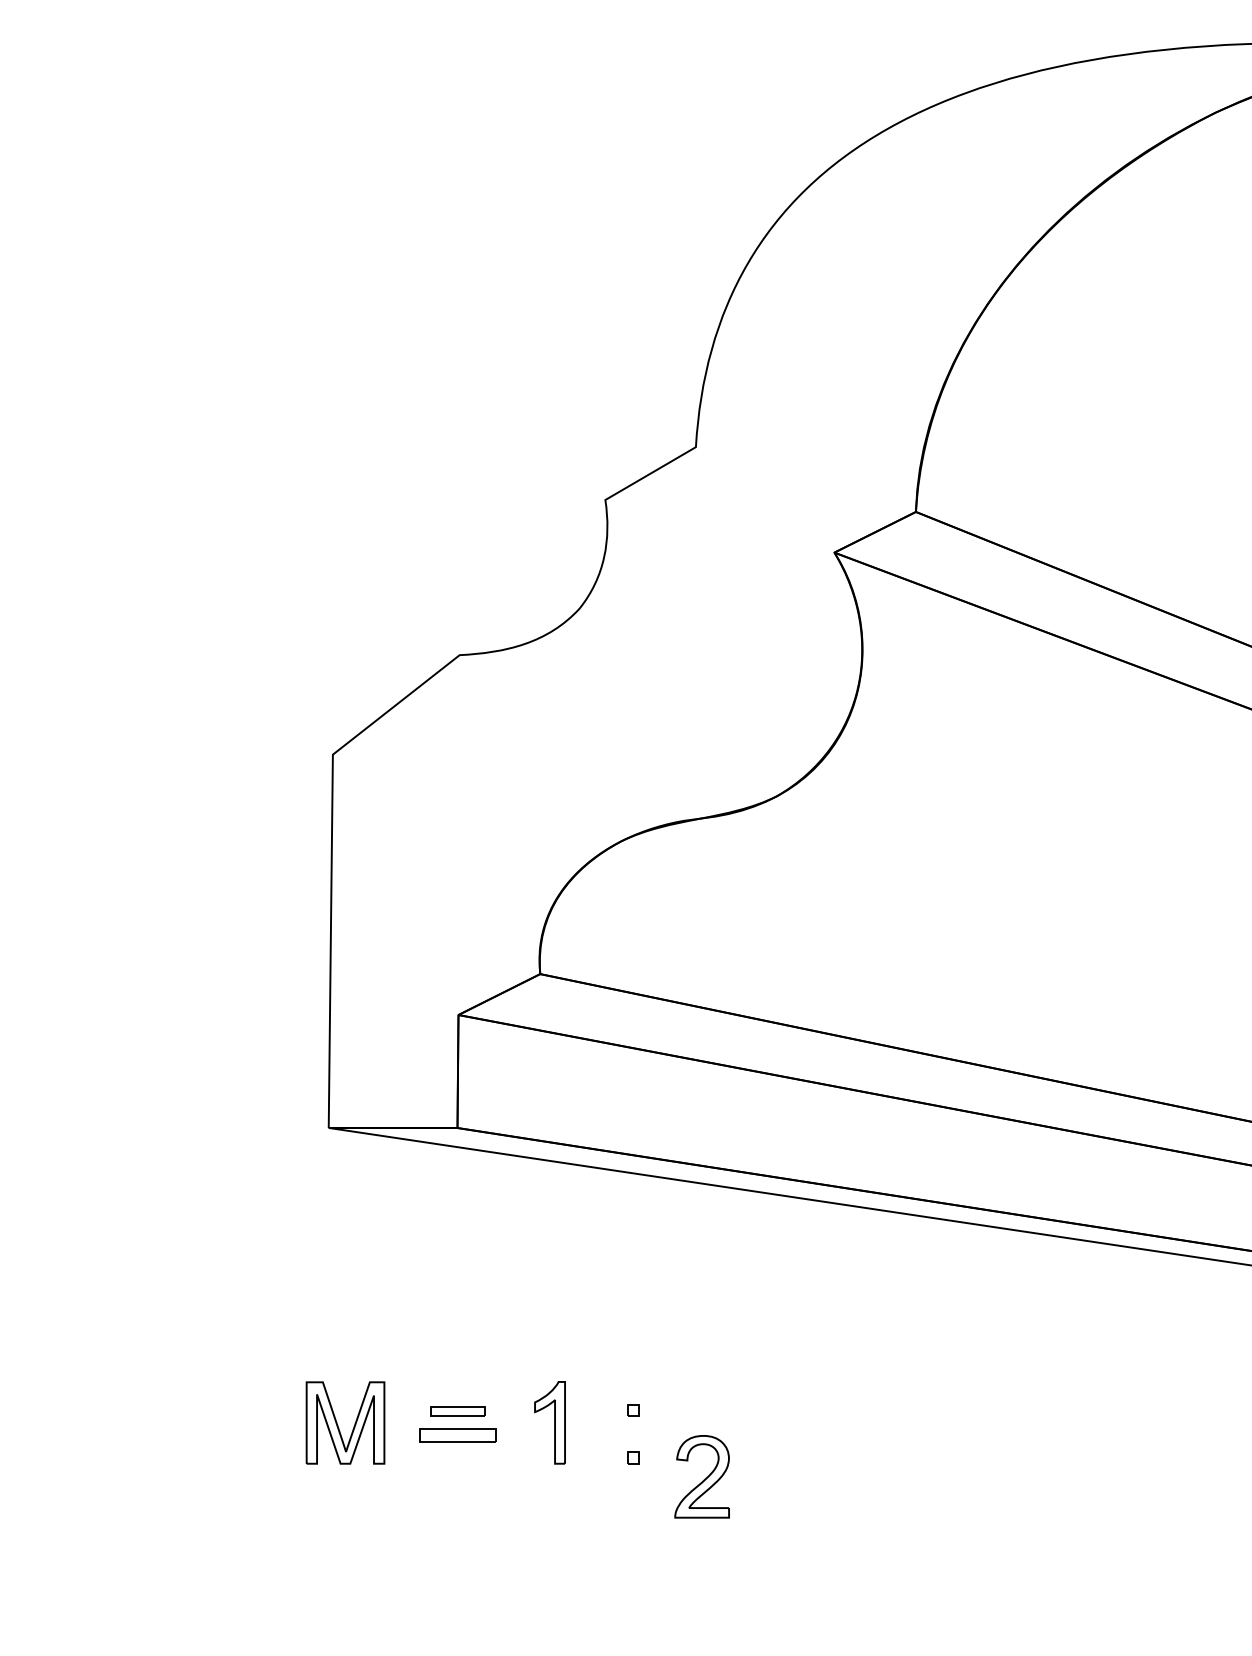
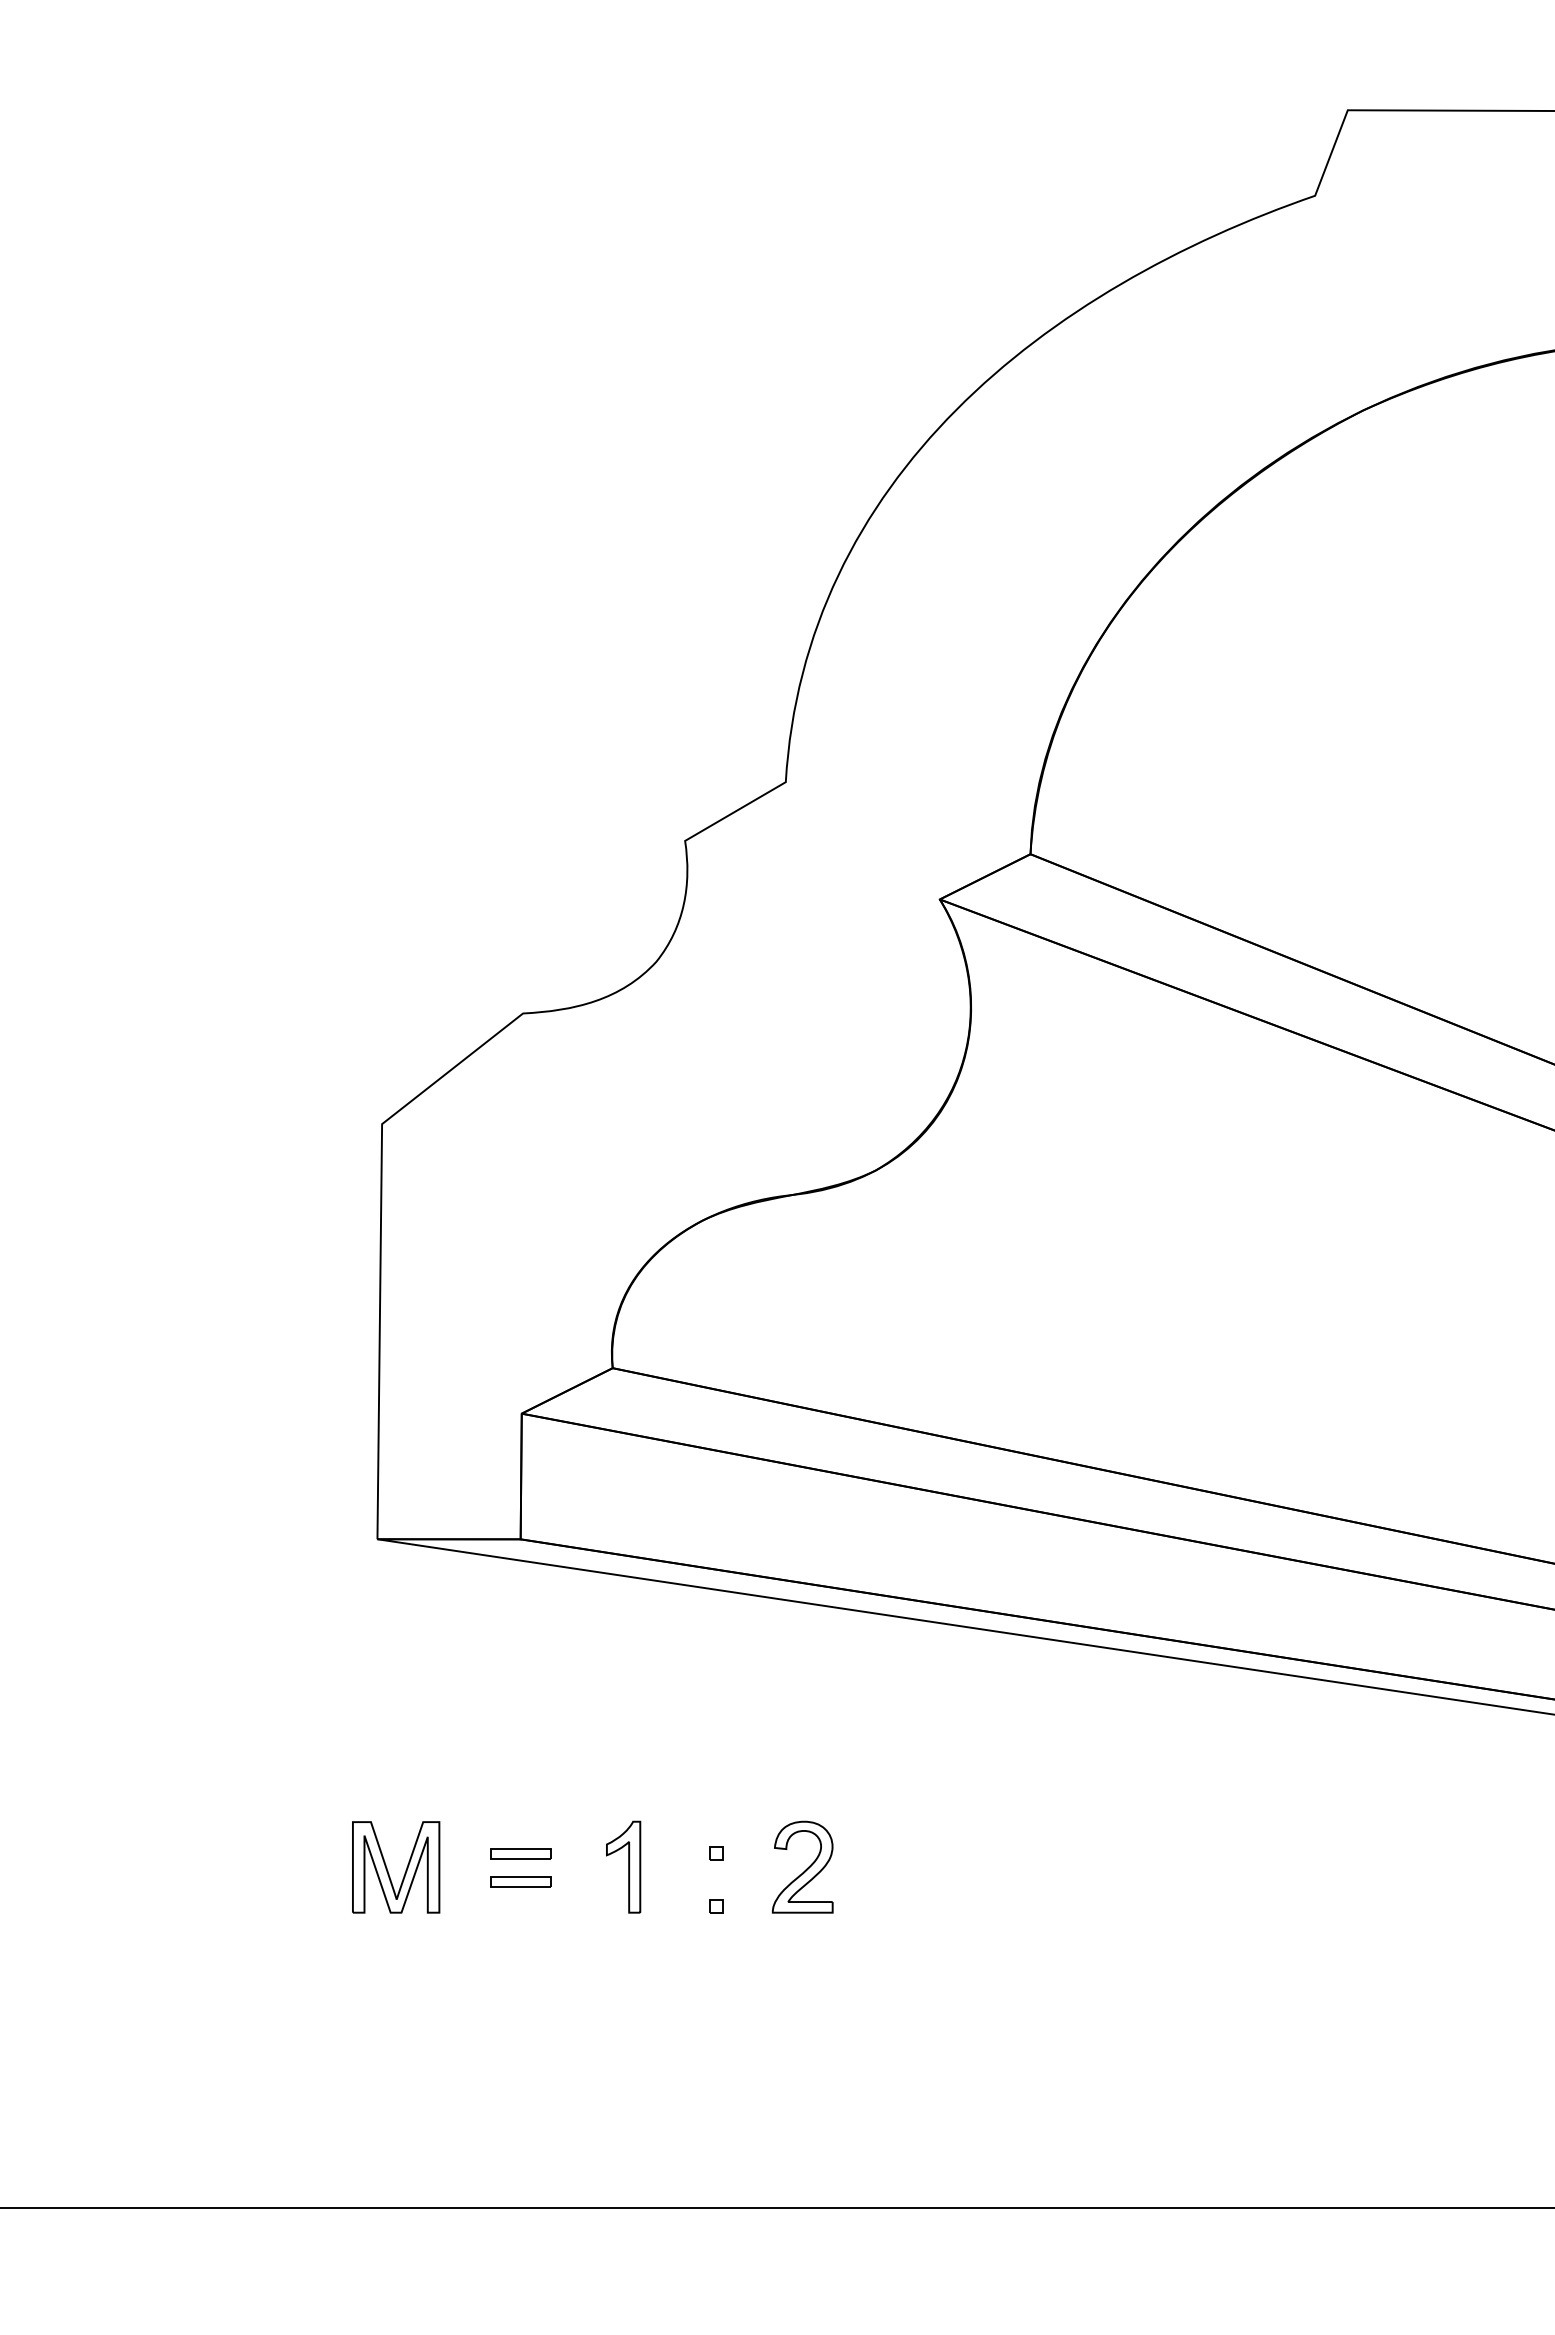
part: (457, 1435) -> (520, 1881), size x0.71
part: (701, 1476) -> (802, 1866), moved

